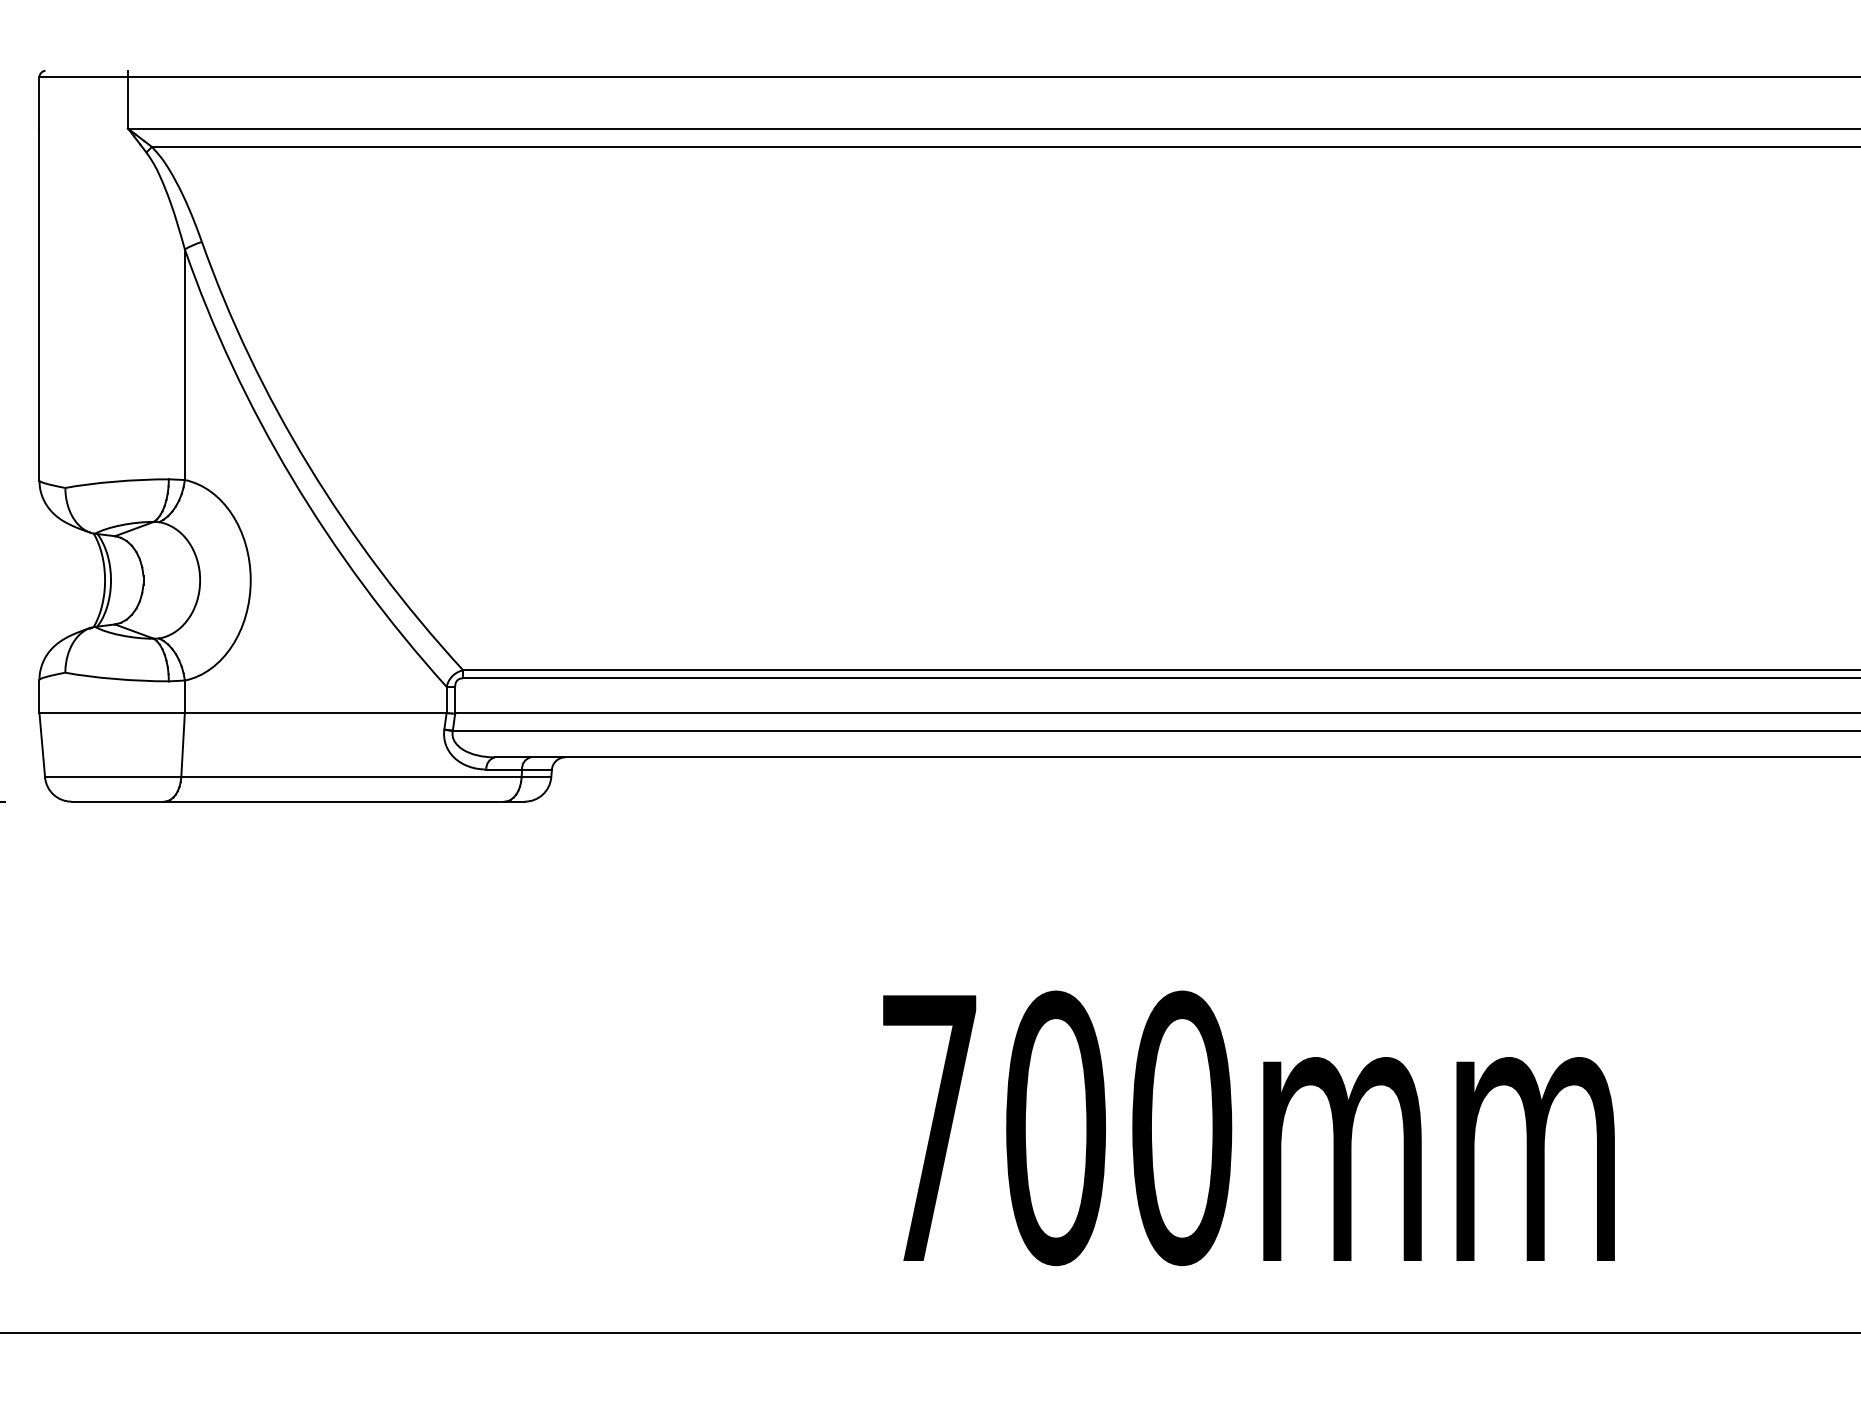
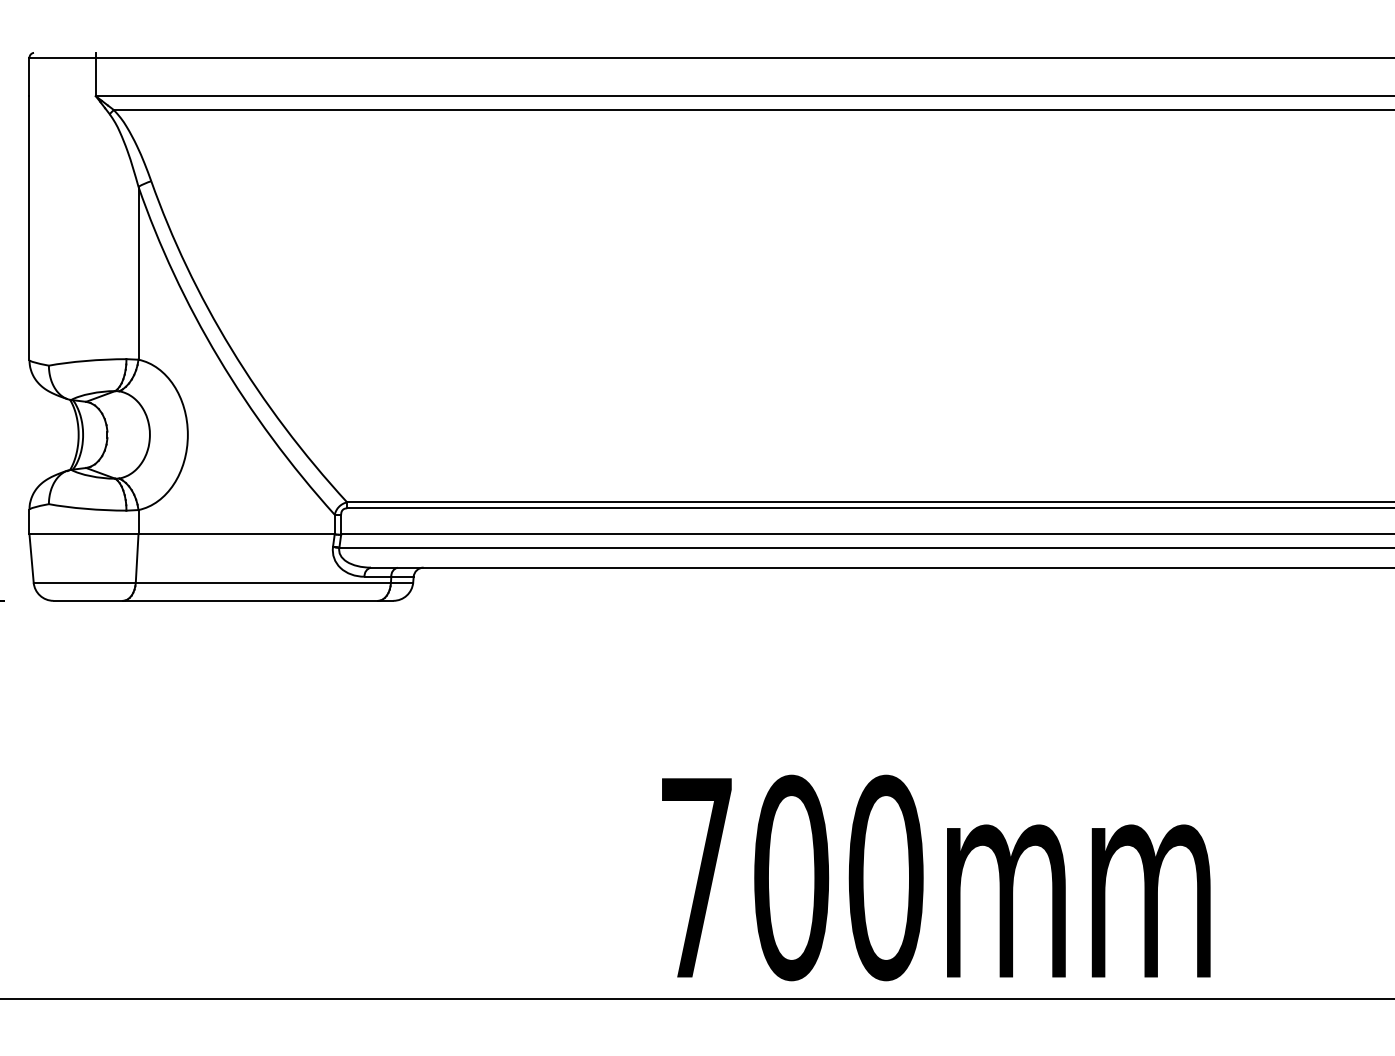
text: (1248, 1128) -> (935, 878), moved

